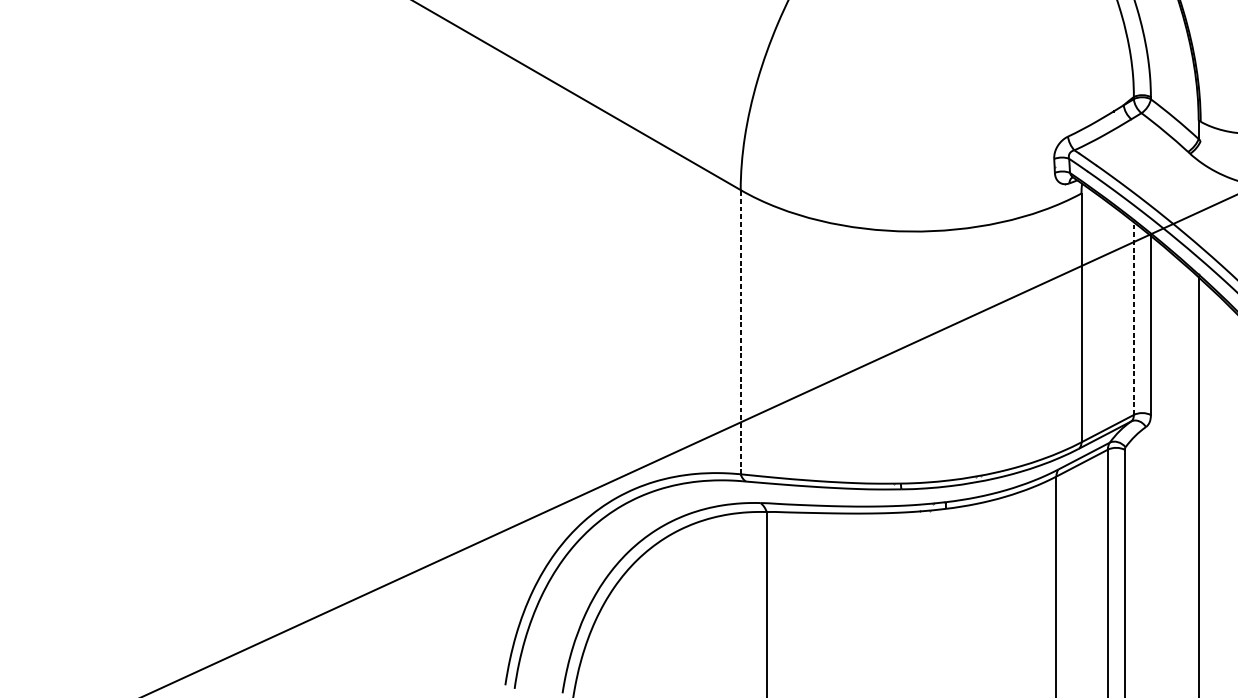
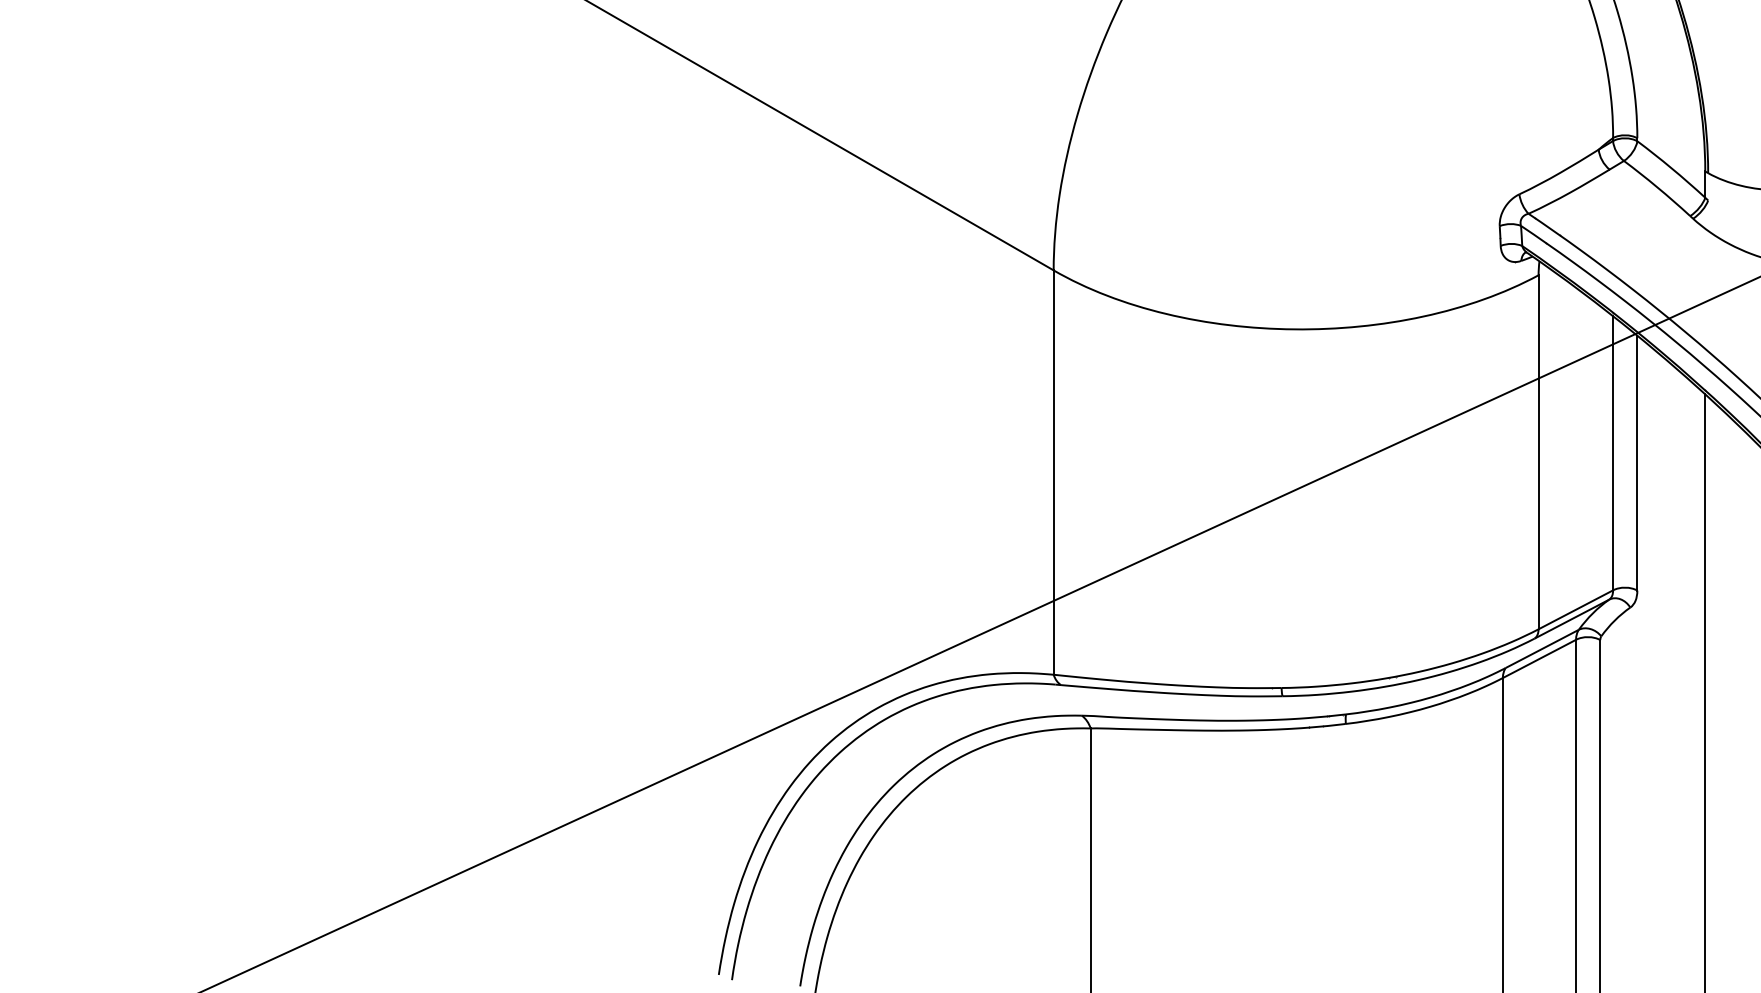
line: (1134, 318) -> (1613, 452), dashed -> solid
line: (740, 332) -> (1053, 472), dashed -> solid

